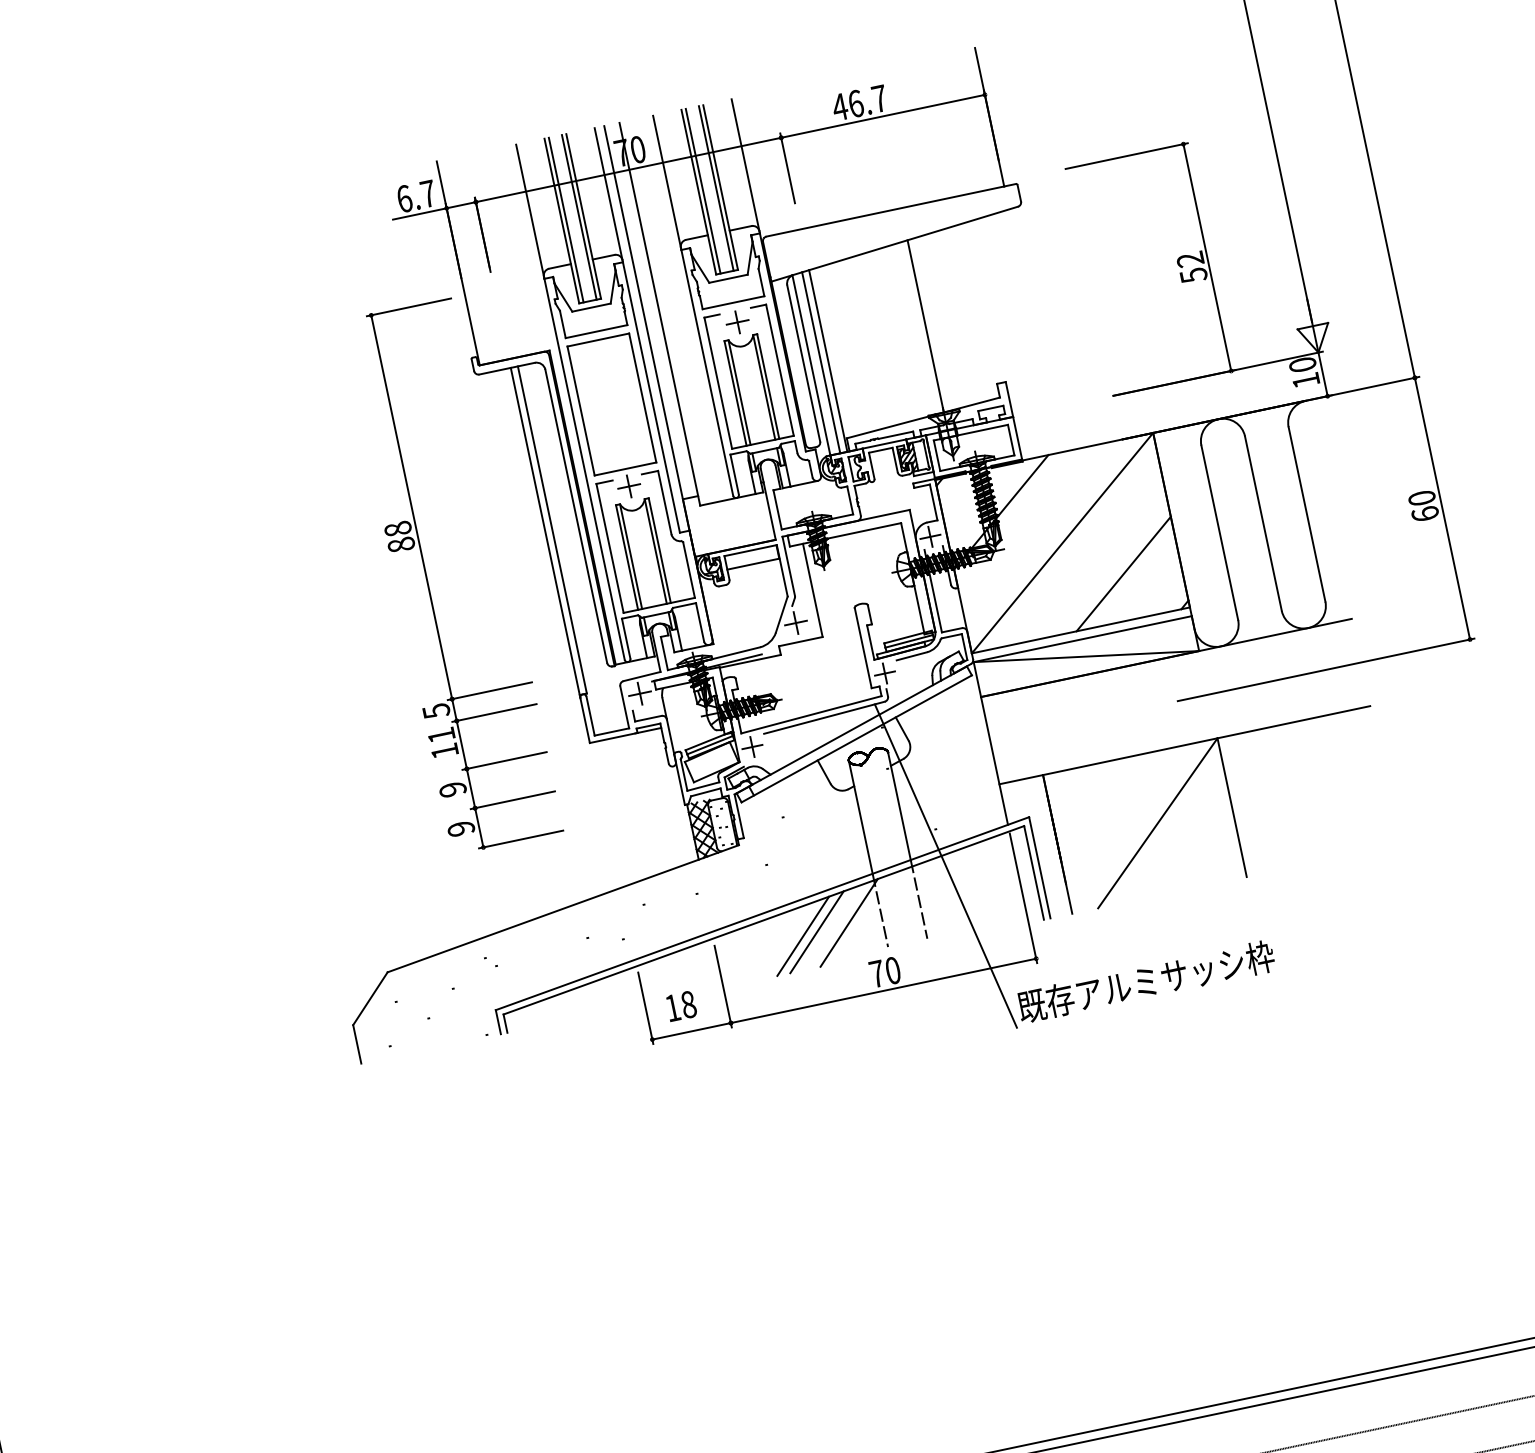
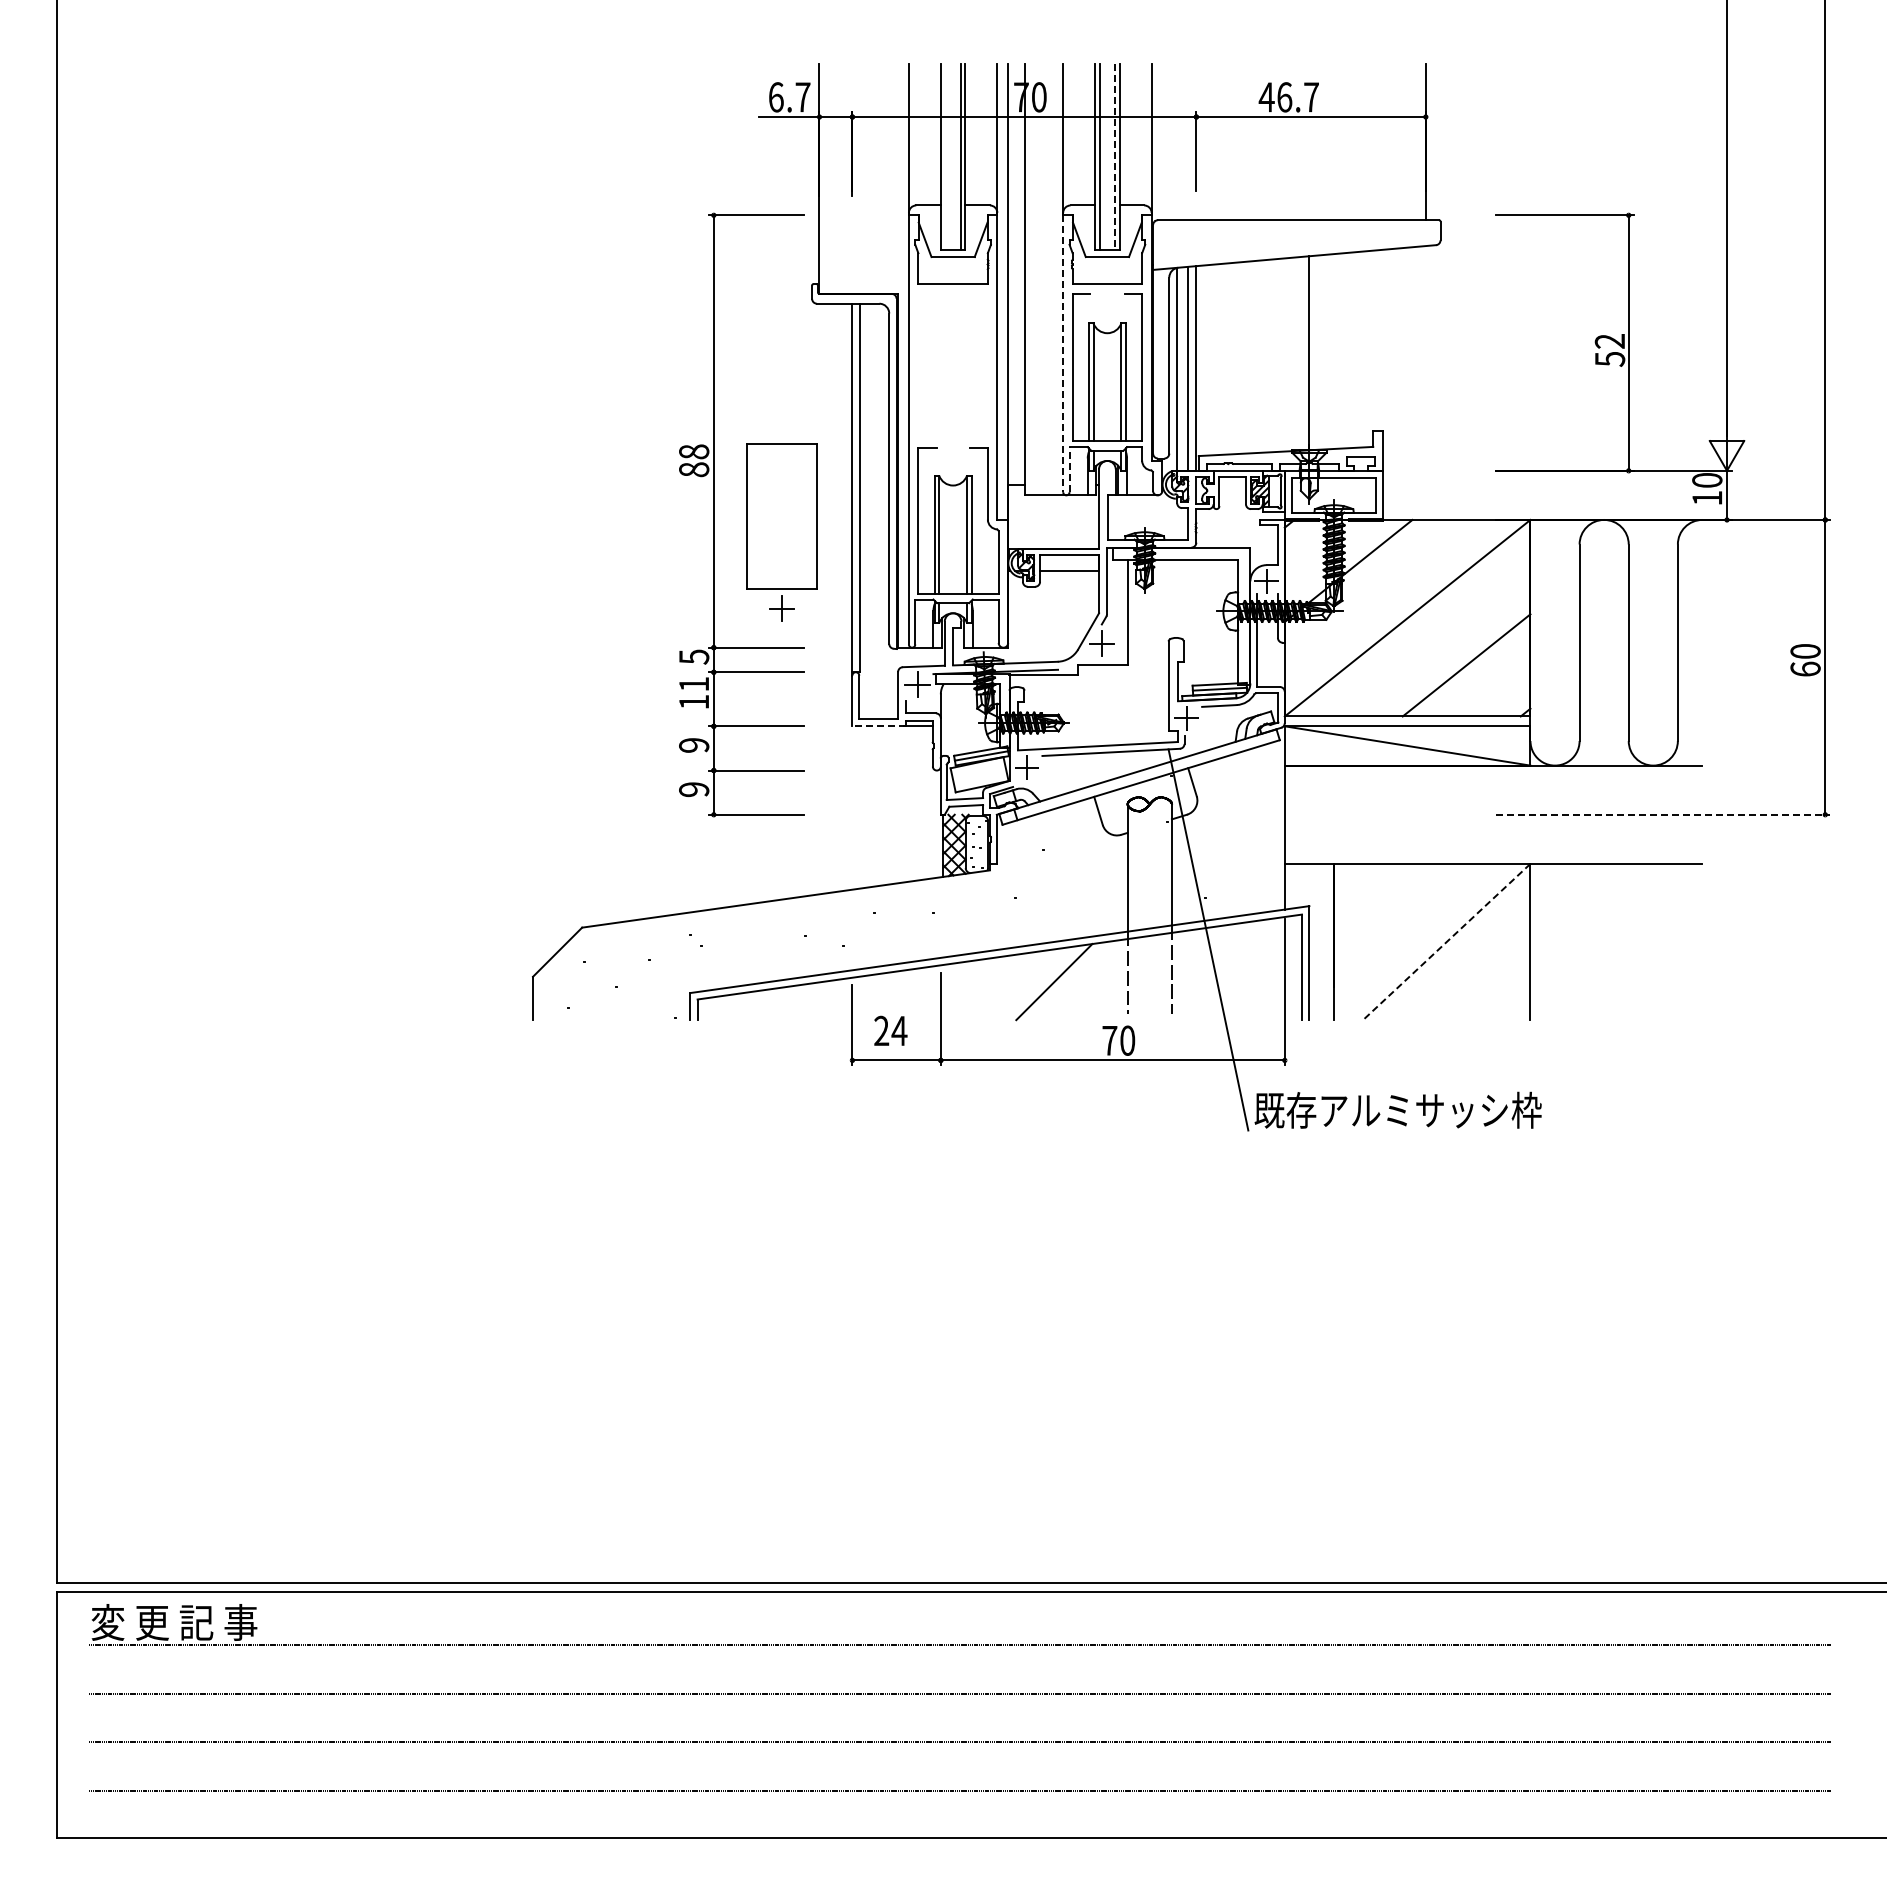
line: (715, 188) -> (1114, 156), solid -> dashed
line: (565, 219) -> (945, 156), removed
part: (737, 321) -> (1107, 305), removed
line: (707, 373) -> (1063, 354), solid -> dashed
part: (614, 419) -> (781, 532), moved
line: (734, 474) -> (1069, 469), solid -> dashed
line: (1326, 669) -> (1663, 814), solid -> dashed
line: (613, 738) -> (879, 726), solid -> dashed
line: (1157, 823) -> (1446, 942), solid -> dashed
line: (849, 923) -> (1091, 979), removed
line: (803, 936) -> (1038, 983), removed
text: (680, 1005) -> (890, 1030), 18 -> 24

